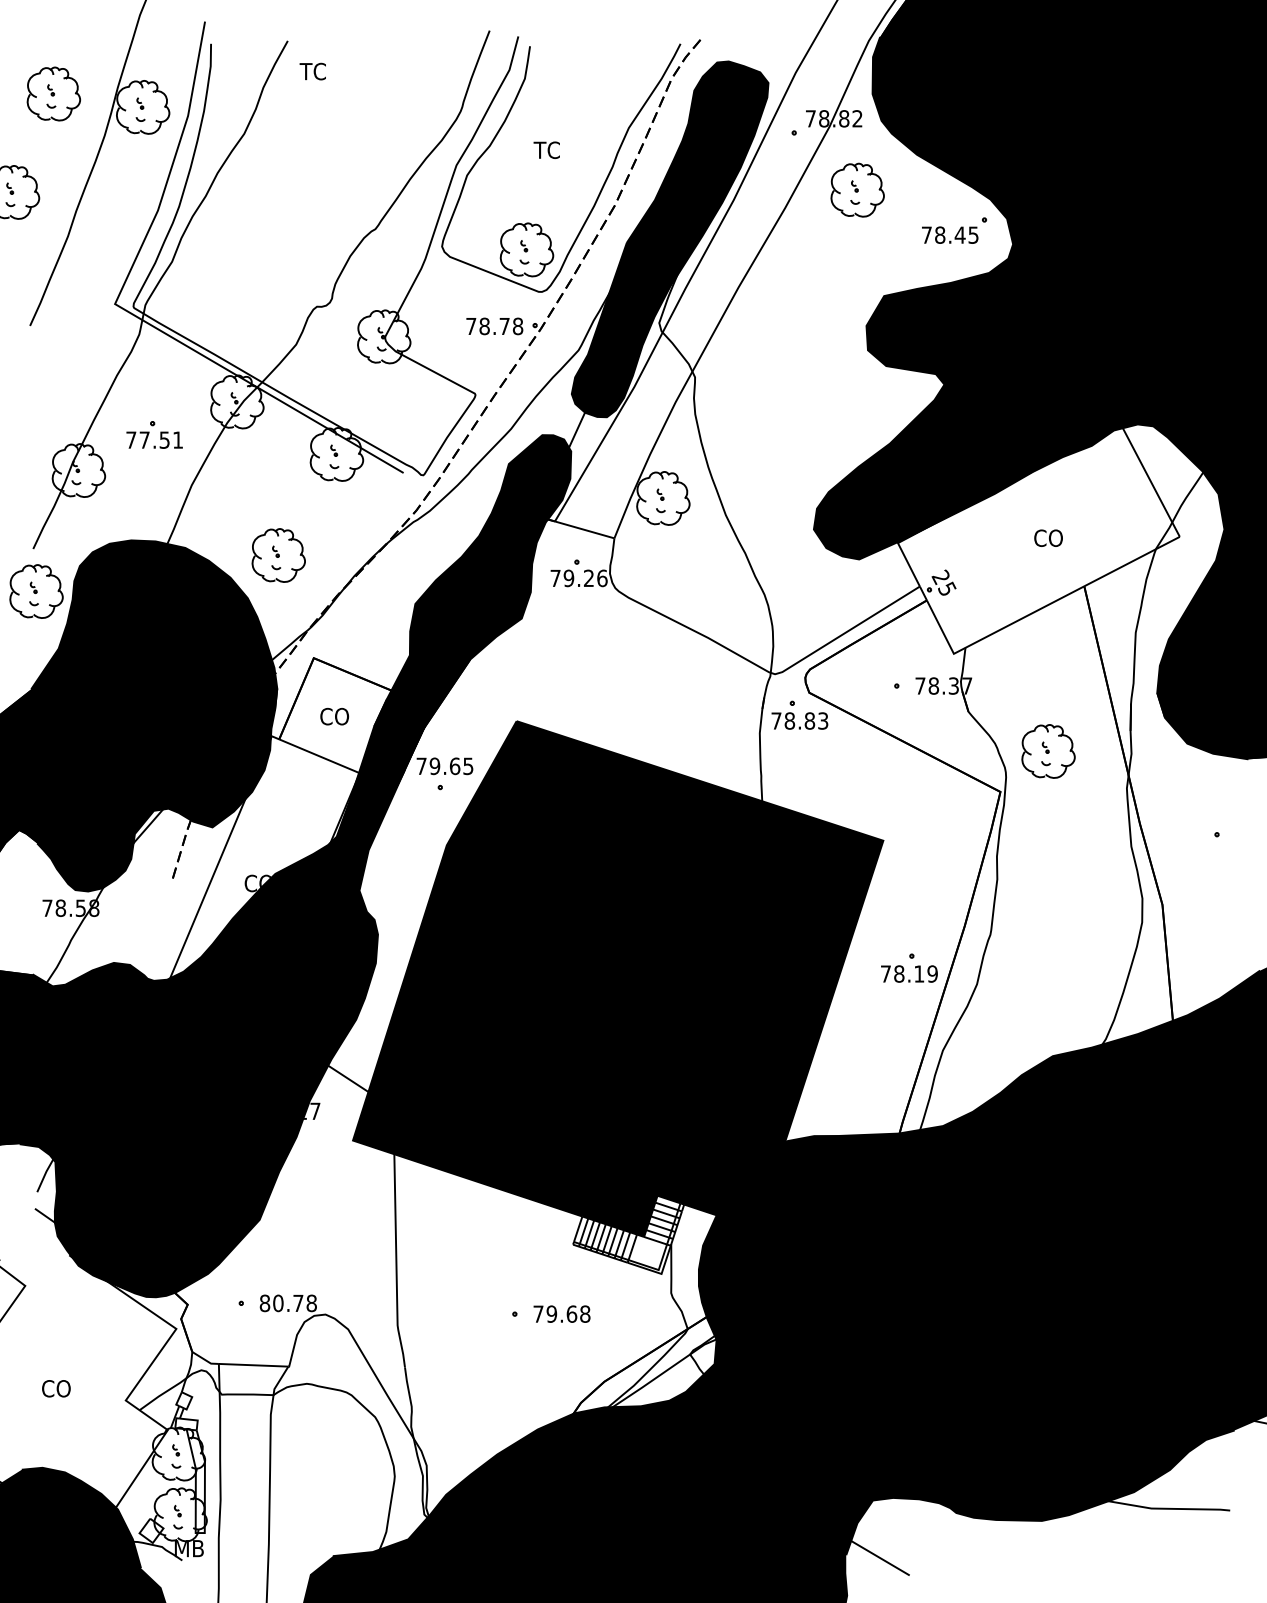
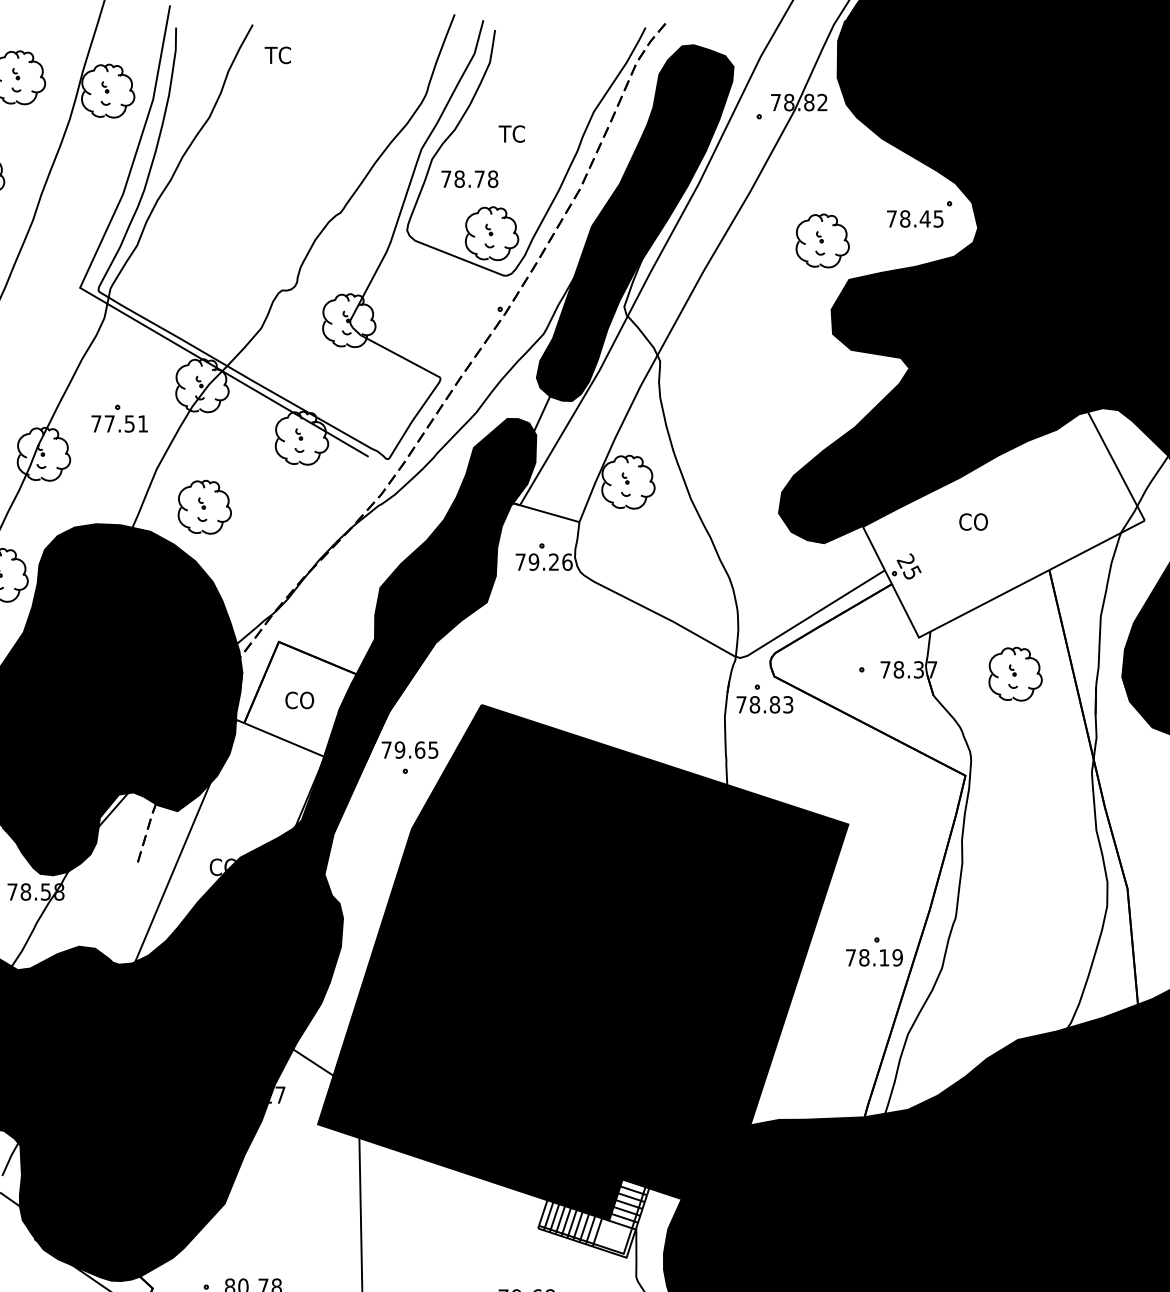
part: (857, 189) -> (822, 240), moved
text: (494, 326) -> (469, 179), moved
text: (1048, 537) -> (973, 521), moved
part: (278, 555) -> (204, 507), moved
part: (1048, 751) -> (1015, 674), moved

